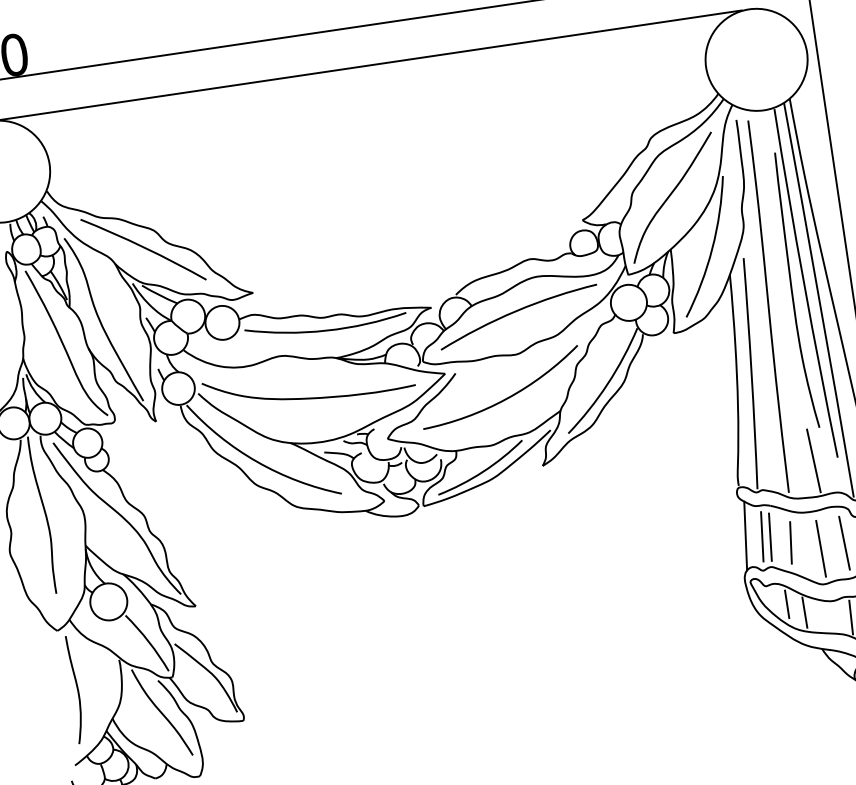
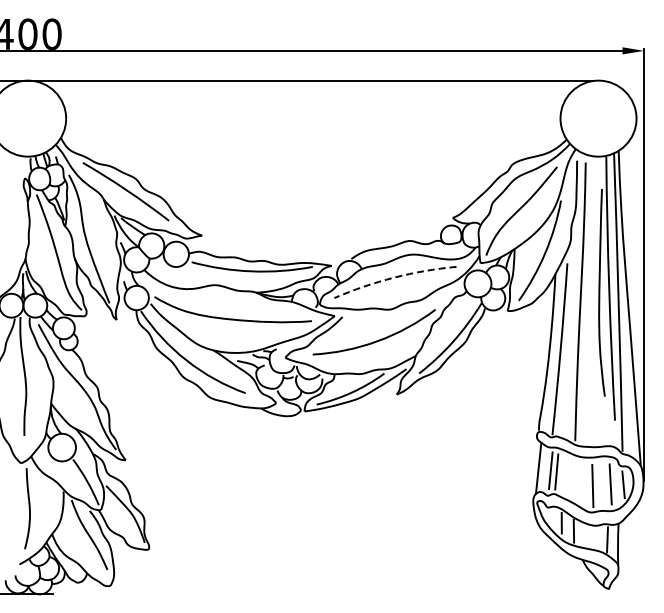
arc: (516, 310) -> (394, 277), solid -> dashed
line: (813, 461) -> (596, 420), removed
line: (789, 543) -> (570, 478), removed

